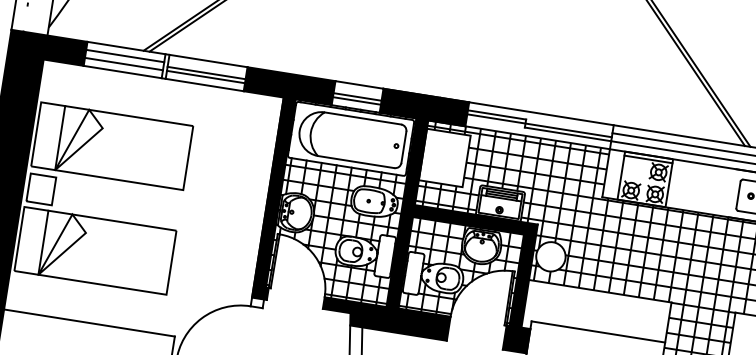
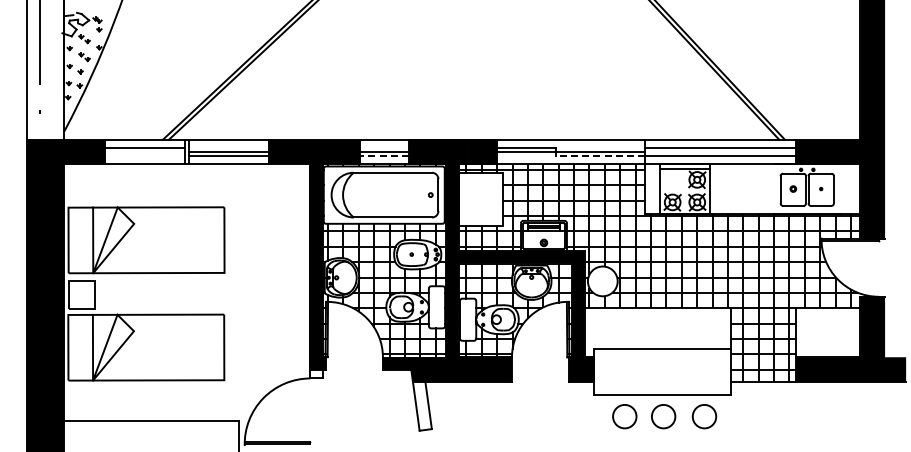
line: (124, 64) -> (145, 156), removed
line: (357, 101) -> (384, 156), solid -> dashed
line: (567, 134) -> (600, 156), solid -> dashed

